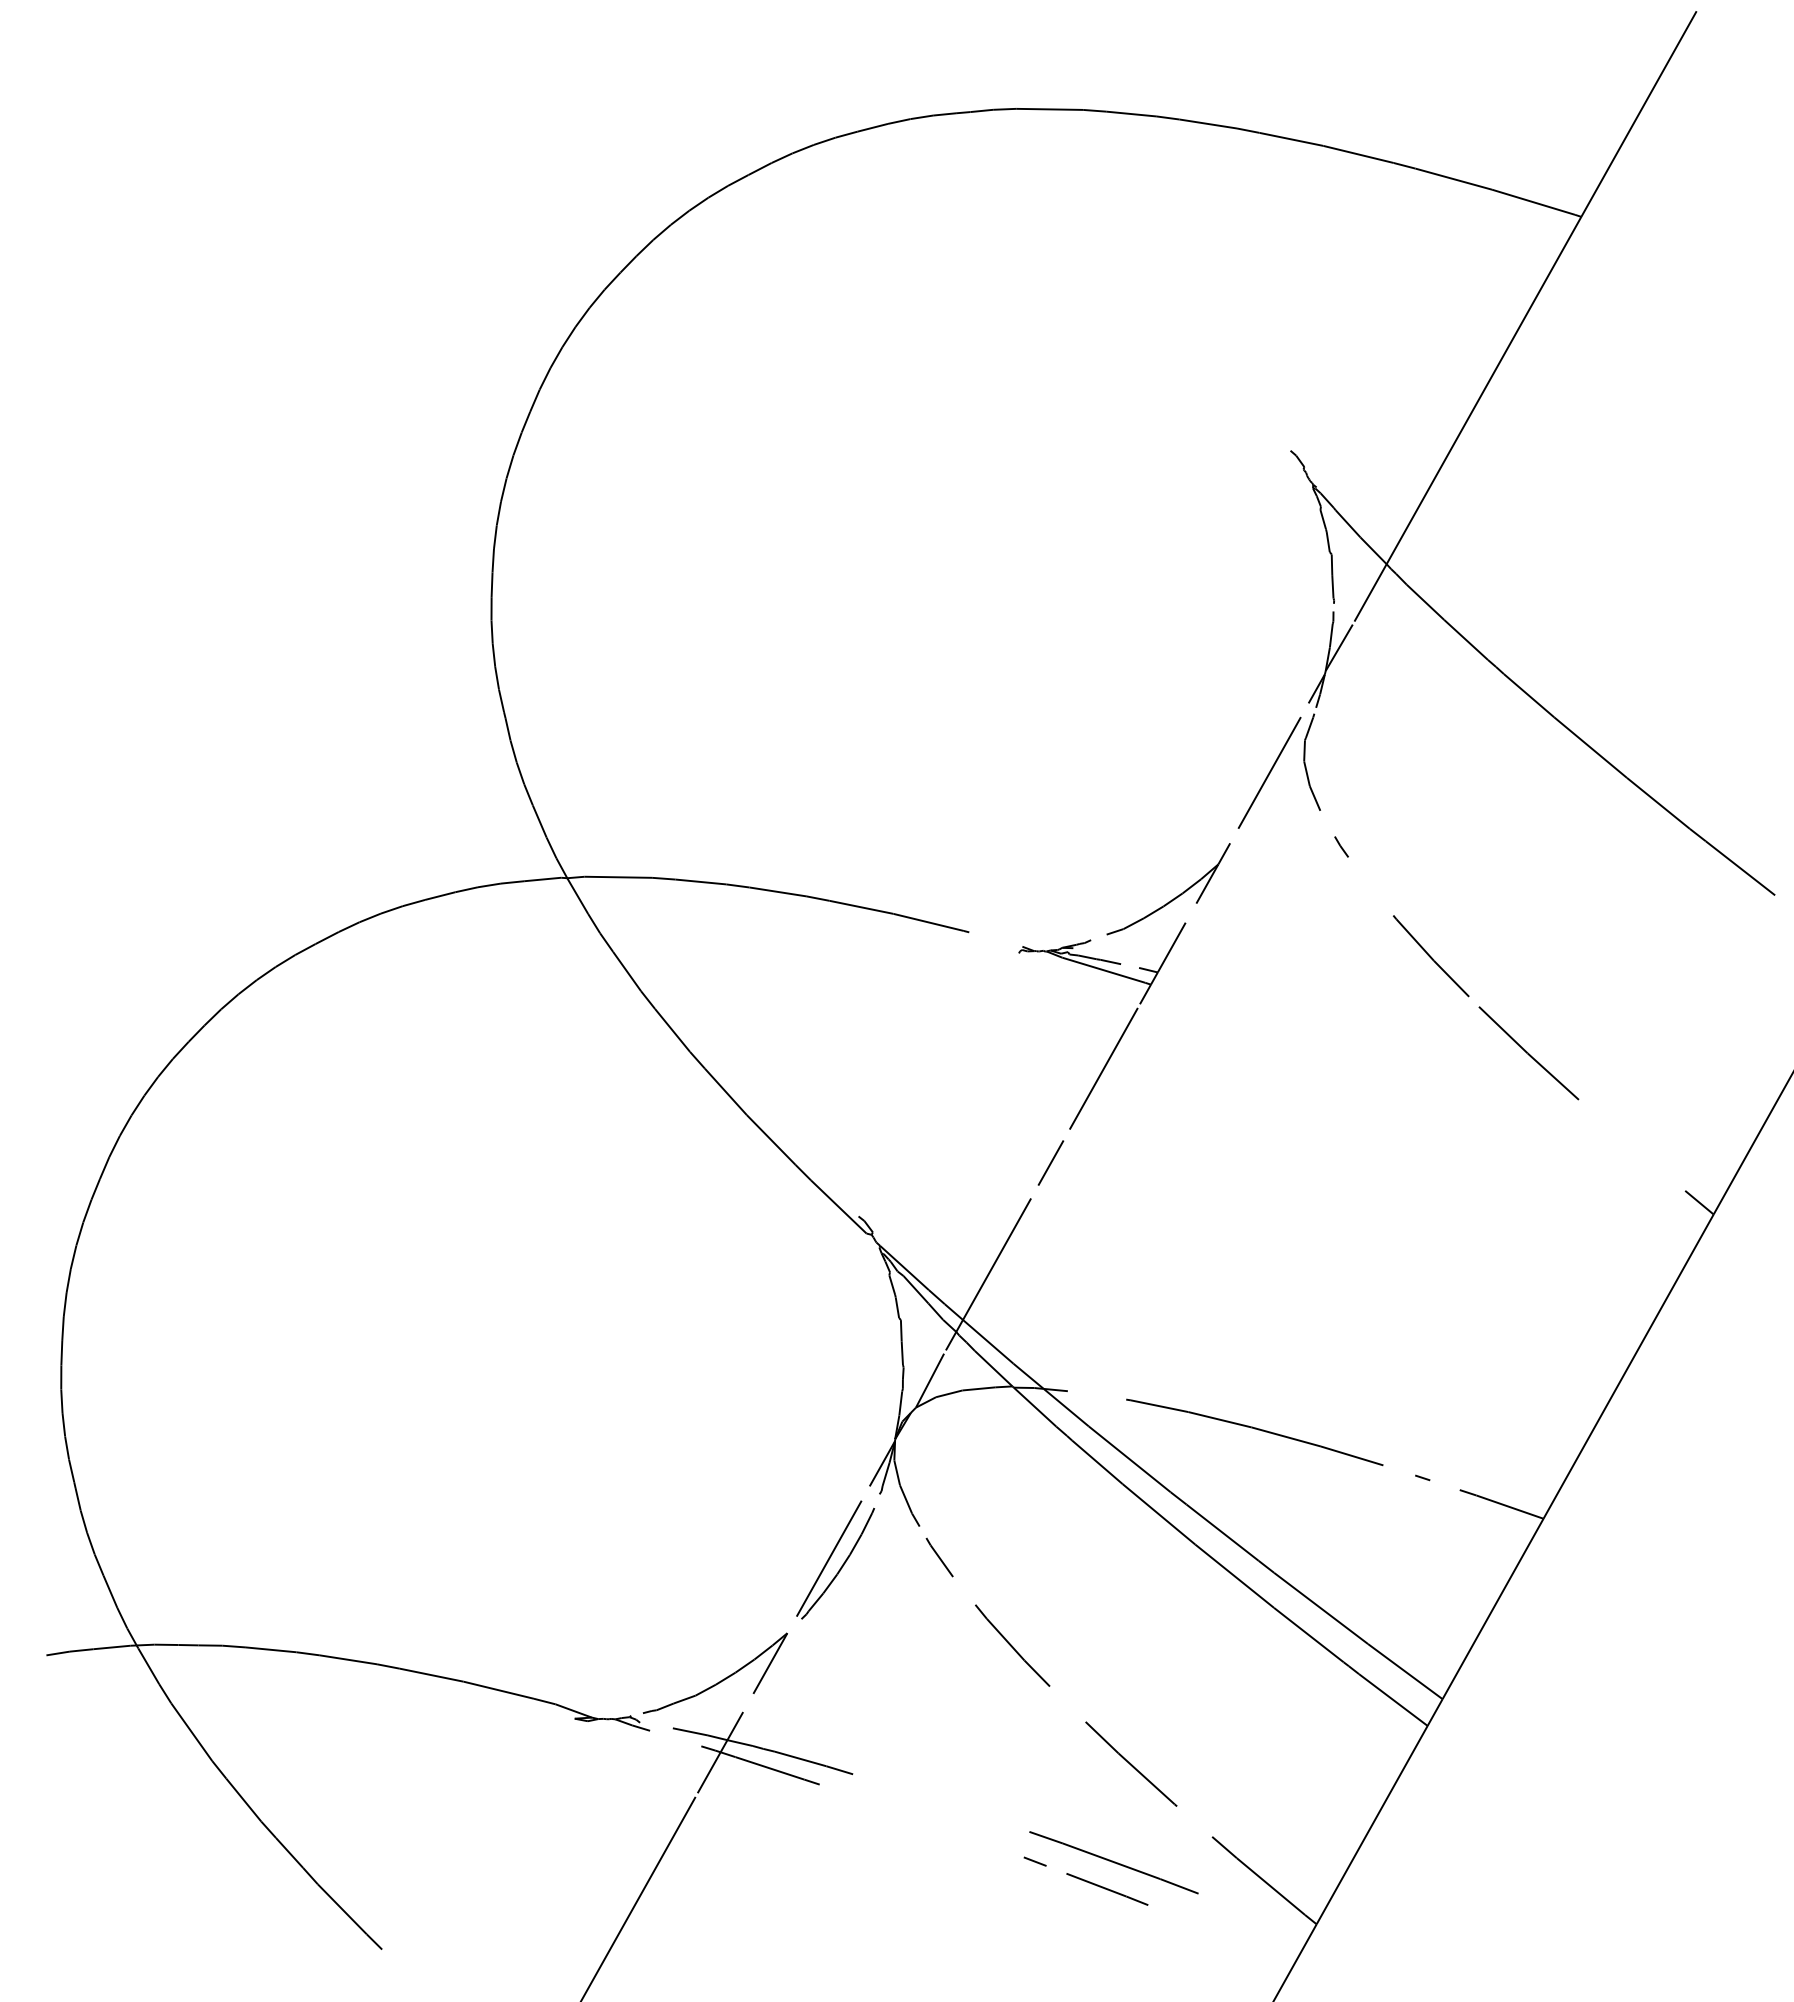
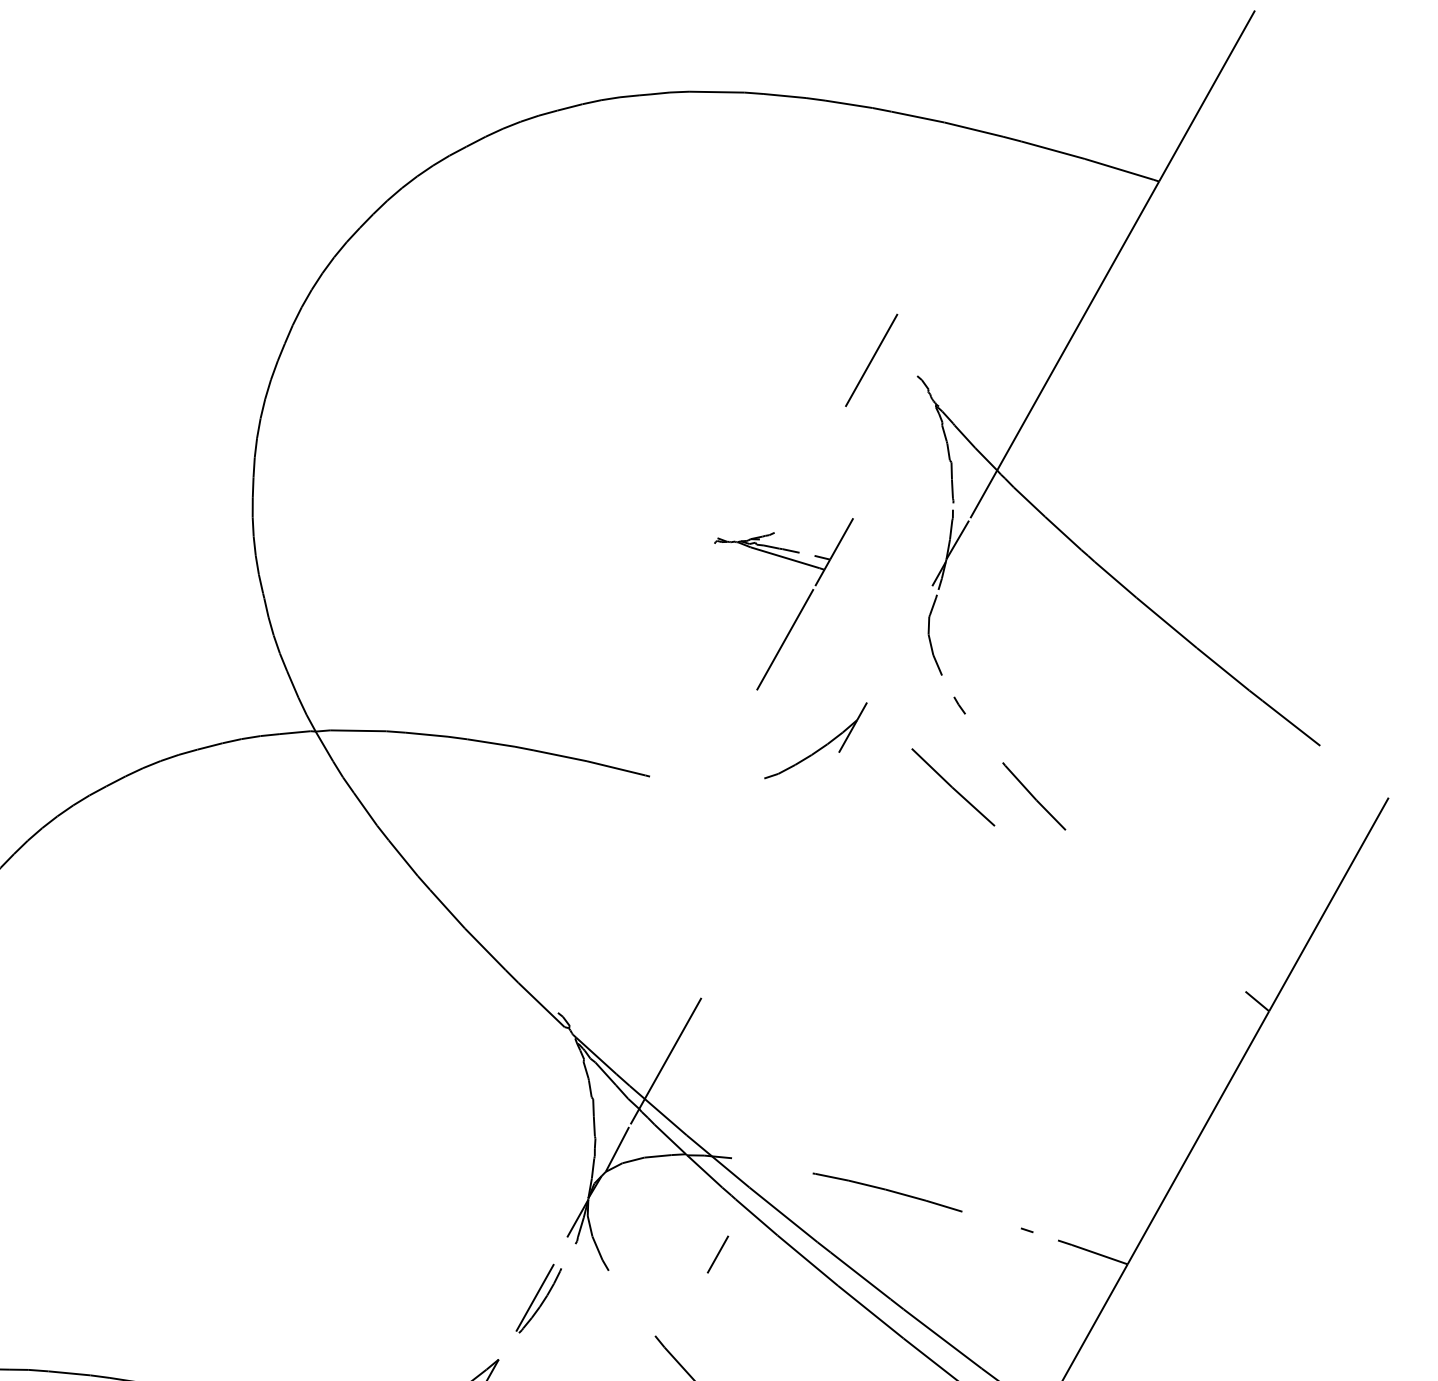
line: (1269, 772) -> (871, 360), moved
part: (1120, 1036) -> (799, 612), moved
line: (1528, 1053) -> (952, 787), moved
line: (1050, 1162) -> (717, 1254), moved
part: (1254, 1432) -> (887, 1192), size x0.7
line: (939, 1557) -> (625, 1296), removed
part: (835, 1559) -> (538, 1298), size x0.7

